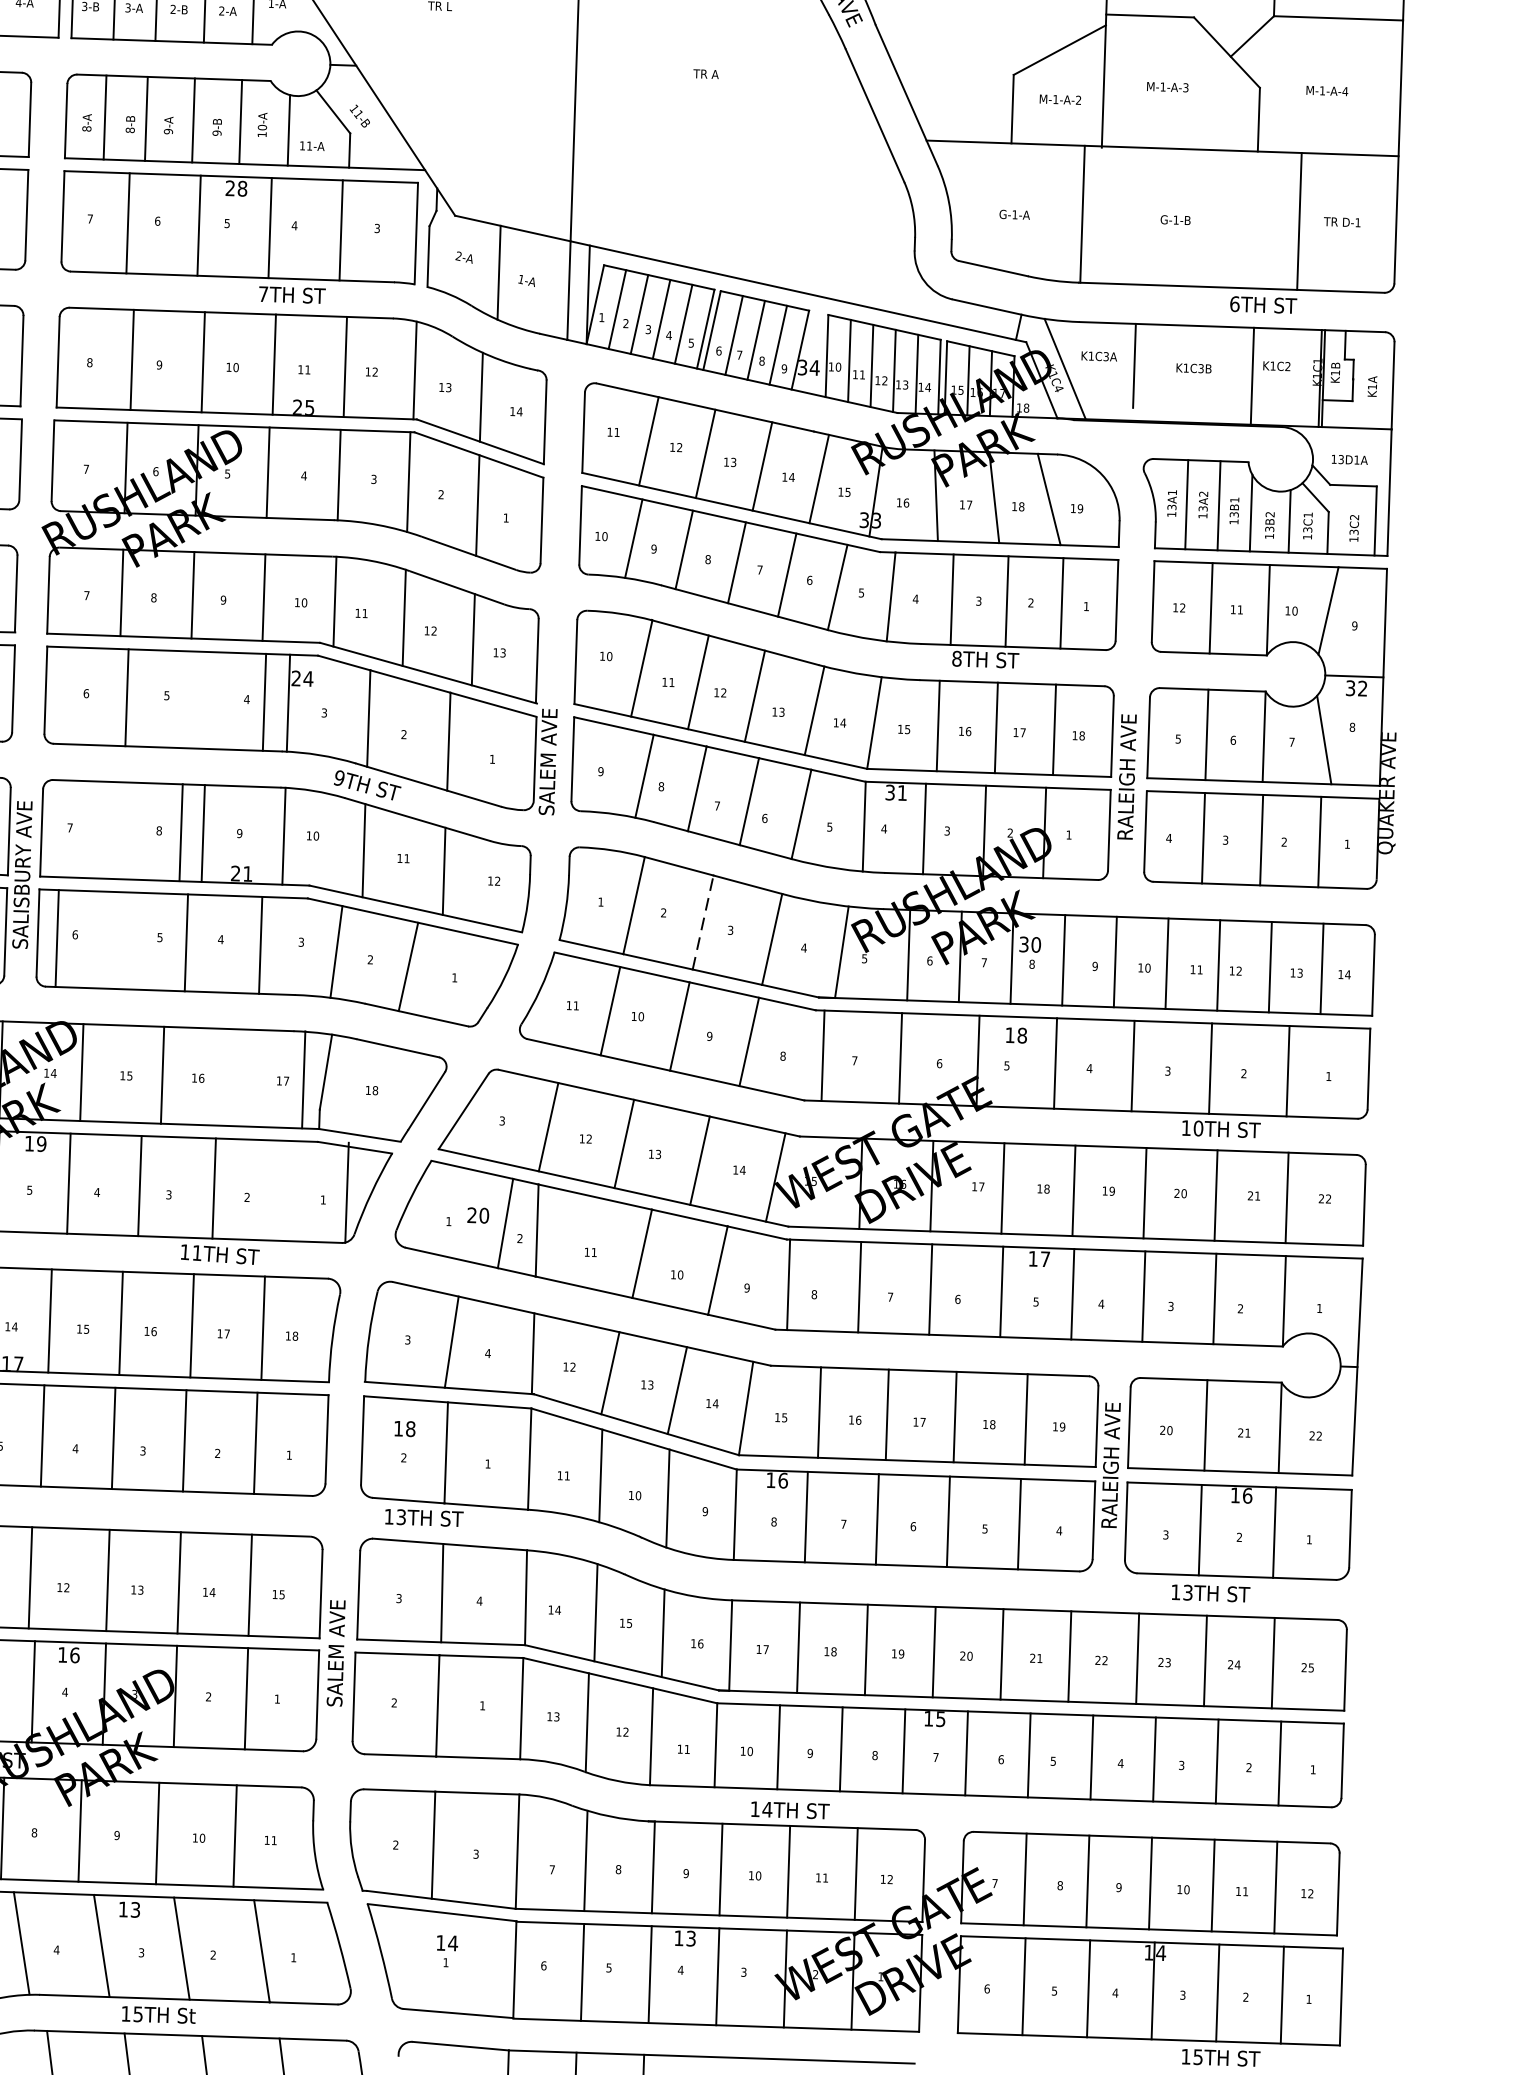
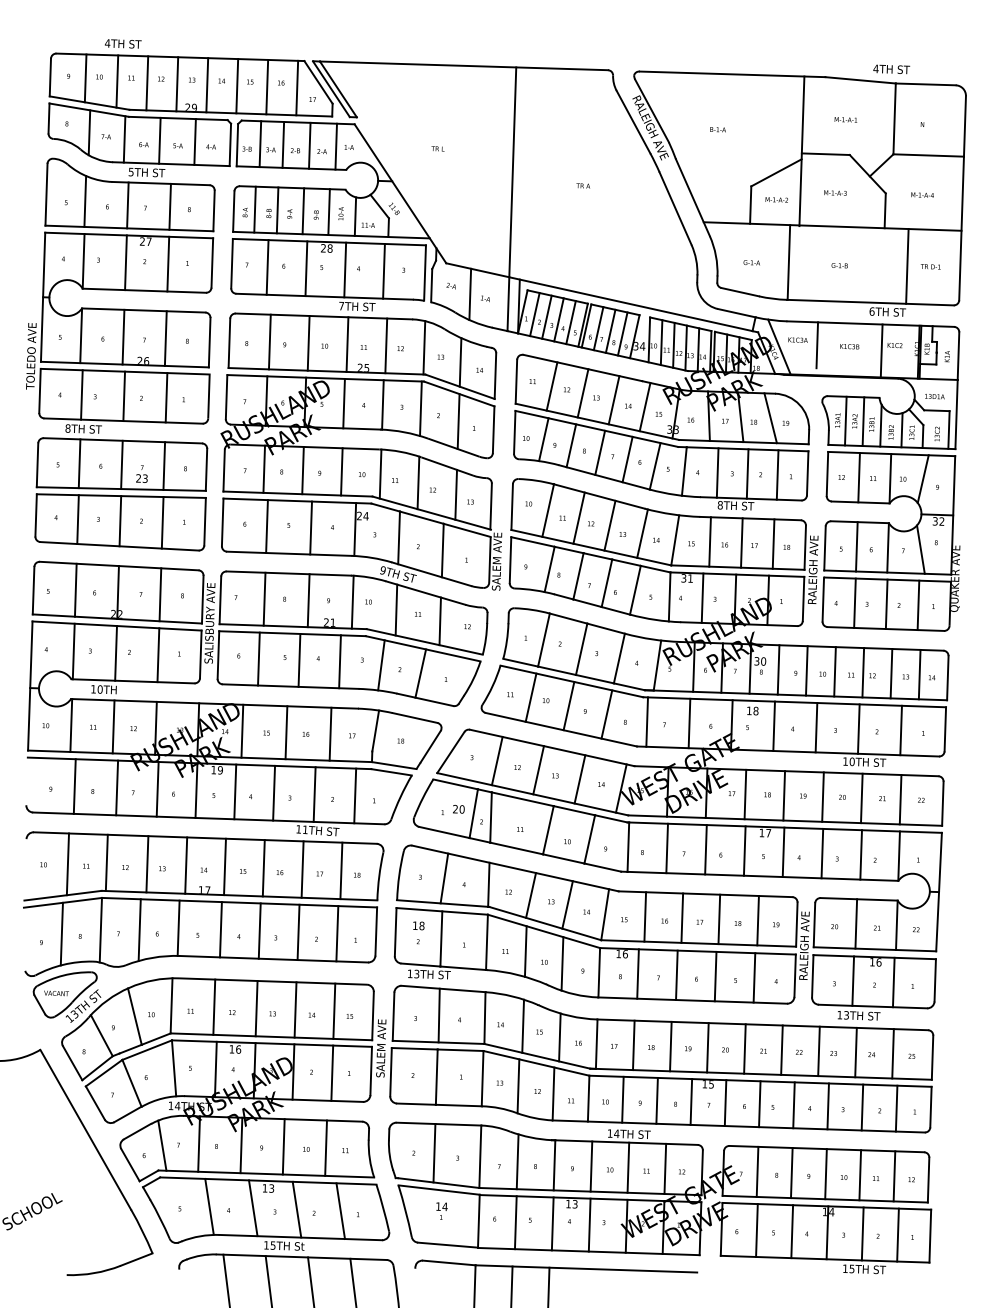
line: (265, 701) -> (311, 527), moved
line: (180, 831) -> (264, 598), moved
line: (702, 921) -> (581, 648), dashed -> solid
line: (56, 937) -> (258, 658), moved
line: (303, 1078) -> (330, 733), moved
line: (347, 1192) -> (355, 795), moved

